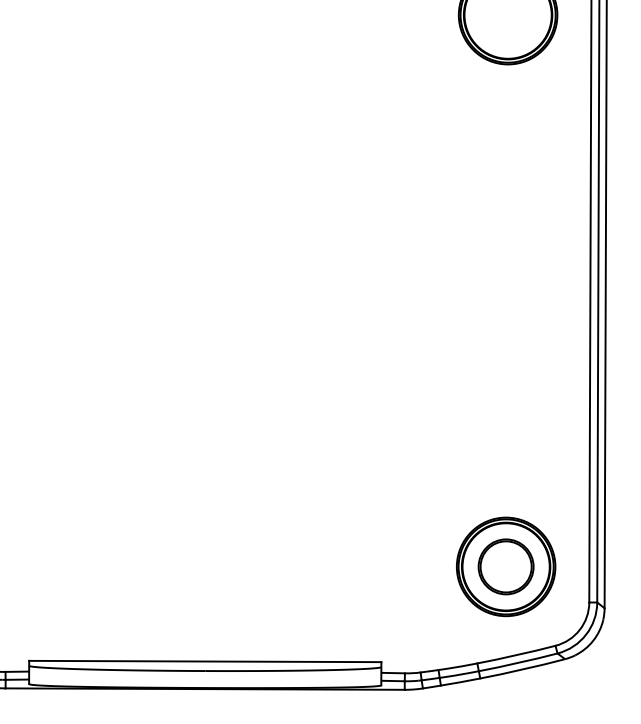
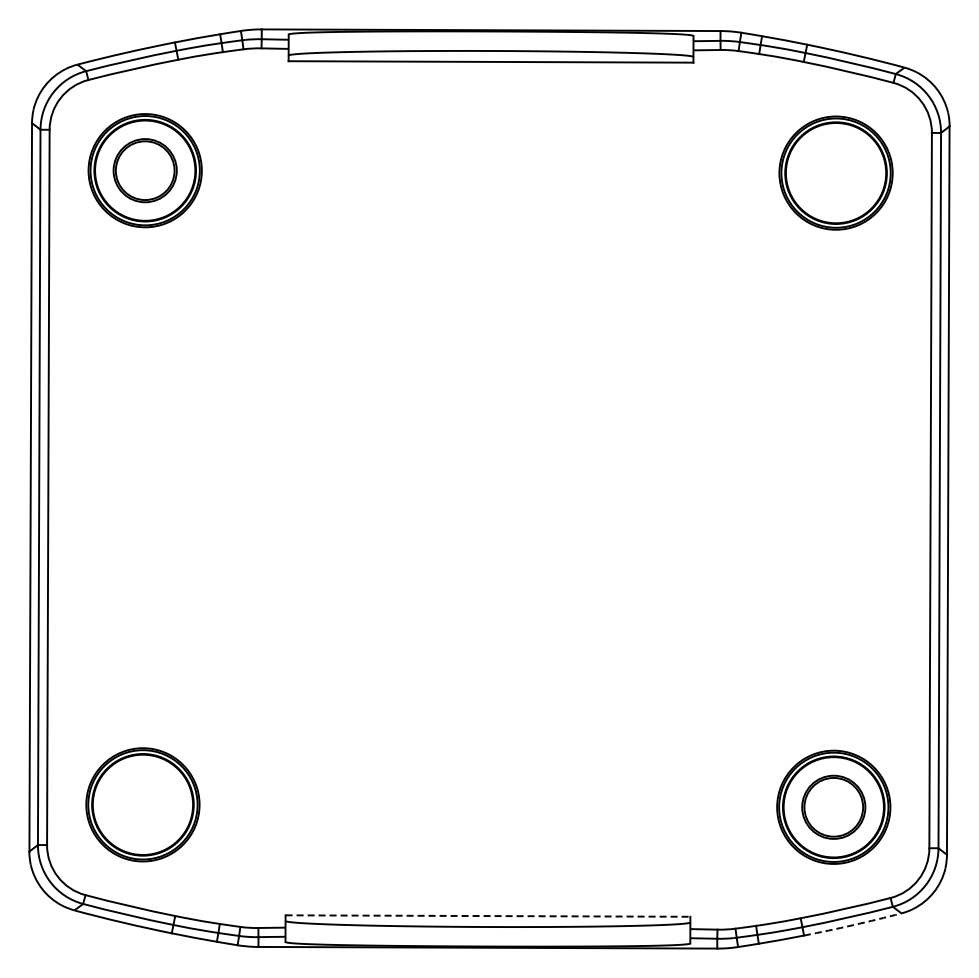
line: (205, 661) -> (488, 916), solid -> dashed
arc: (522, 669) -> (852, 925), solid -> dashed

